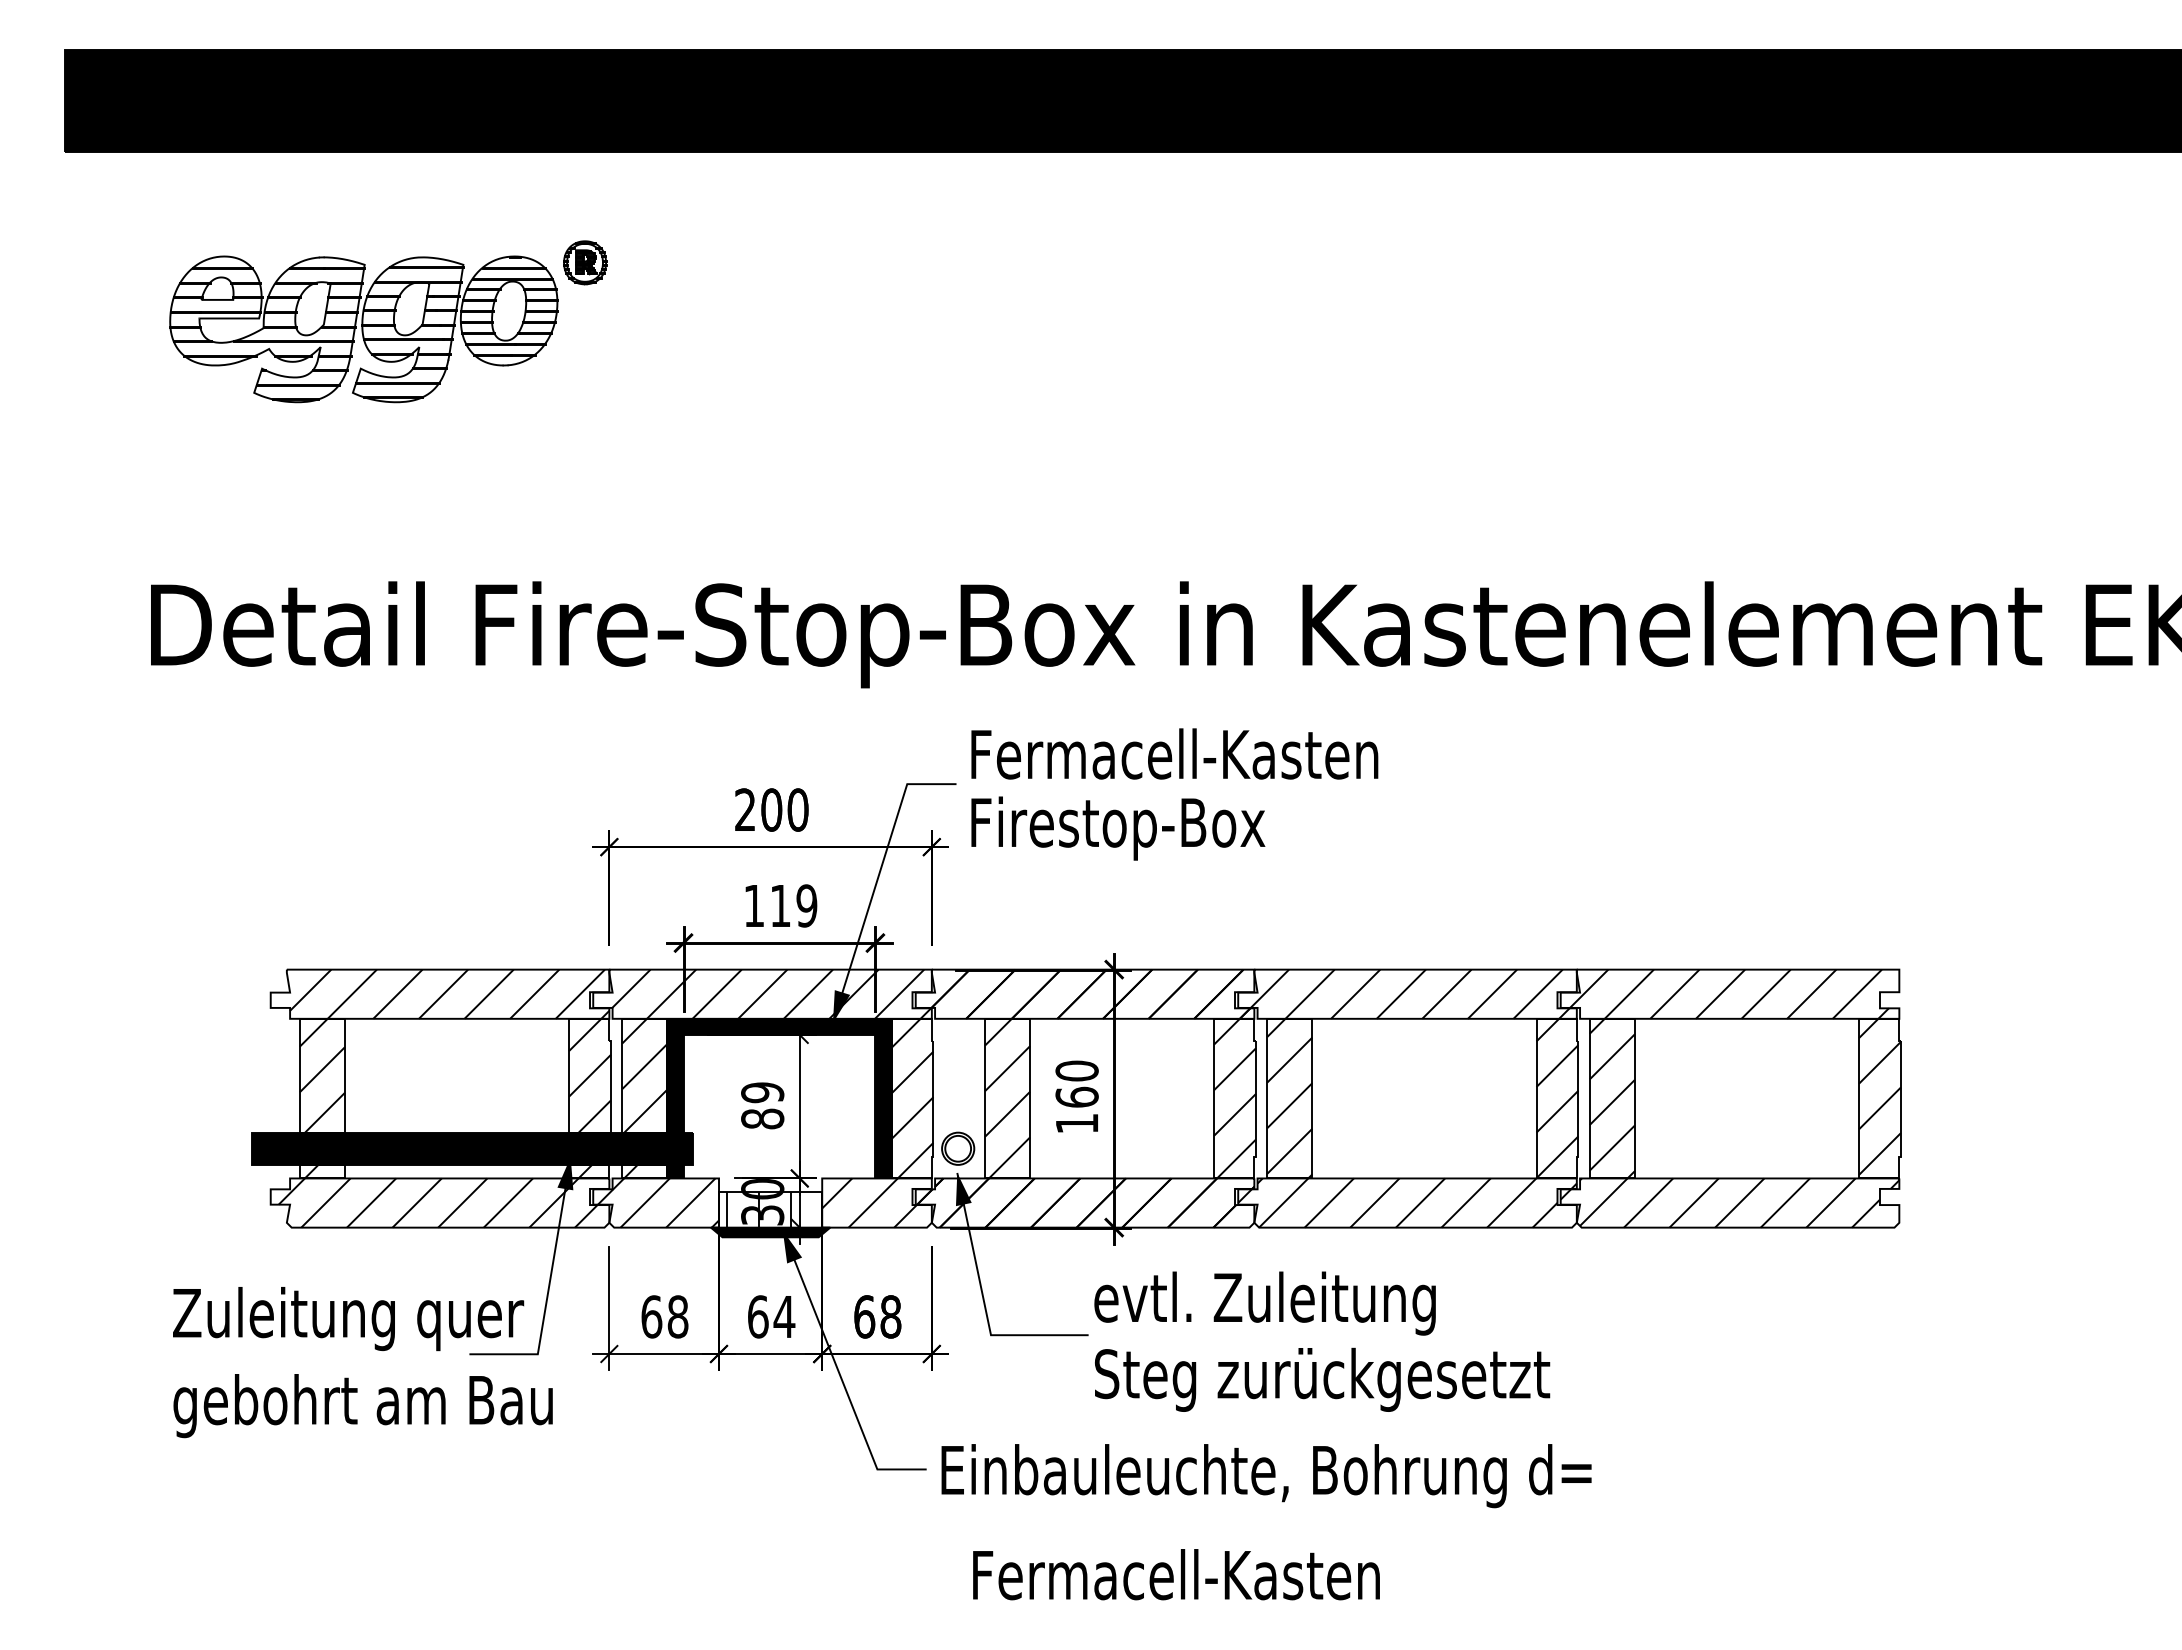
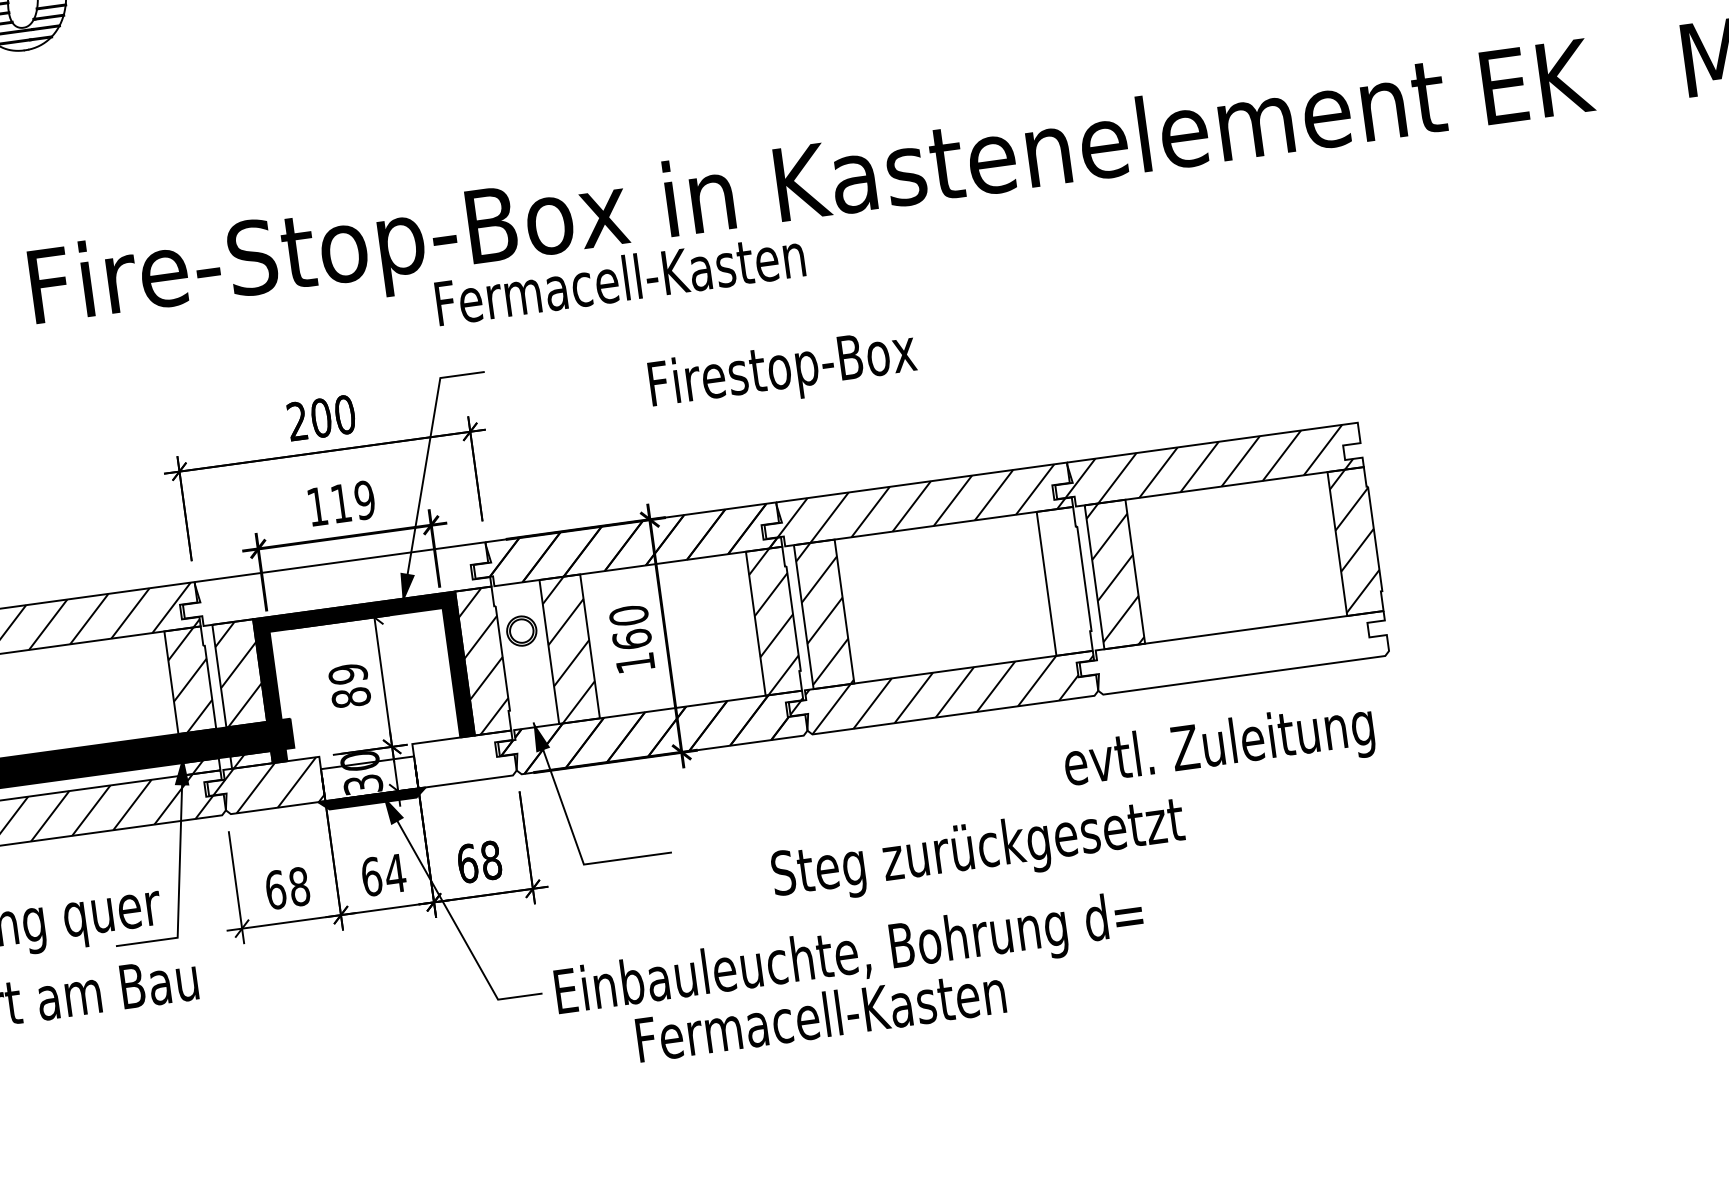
text: (1174, 753) -> (619, 278), moved
text: (1118, 828) -> (783, 371), moved
hatch: (771, 993) -> (343, 583), removed
hatch: (1557, 1098) -> (1065, 581), removed
part: (958, 1148) -> (522, 630), moved
hatch: (869, 1202) -> (457, 759), removed
hatch: (1729, 1202) -> (1233, 653), removed
hatch: (758, 1209) -> (358, 779), removed
text: (1264, 1303) -> (1218, 748), moved
text: (1322, 1379) -> (978, 851), moved
text: (1176, 1574) -> (820, 1015), moved

